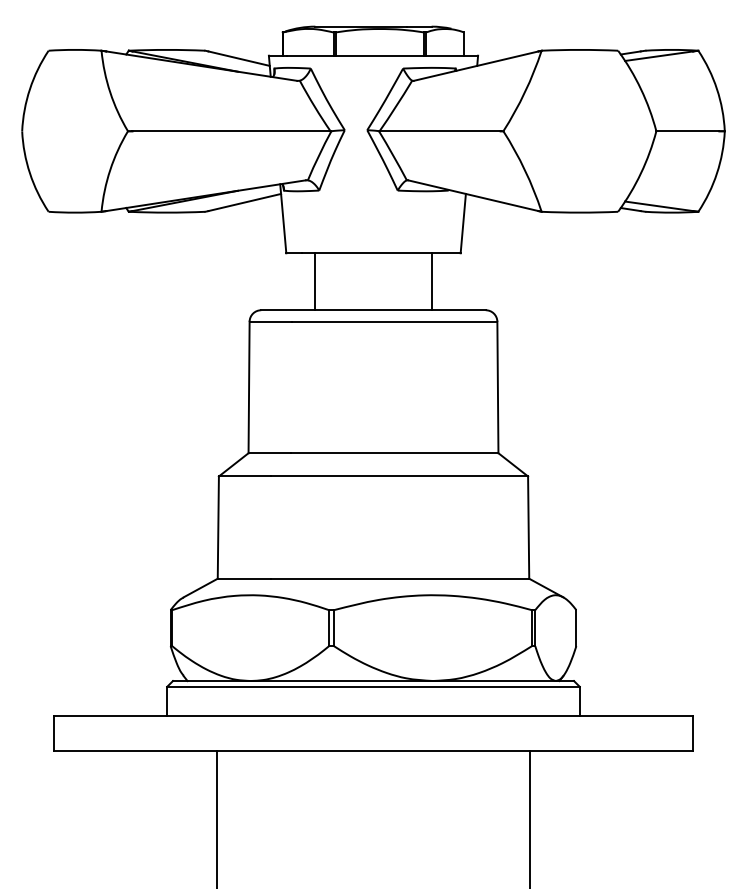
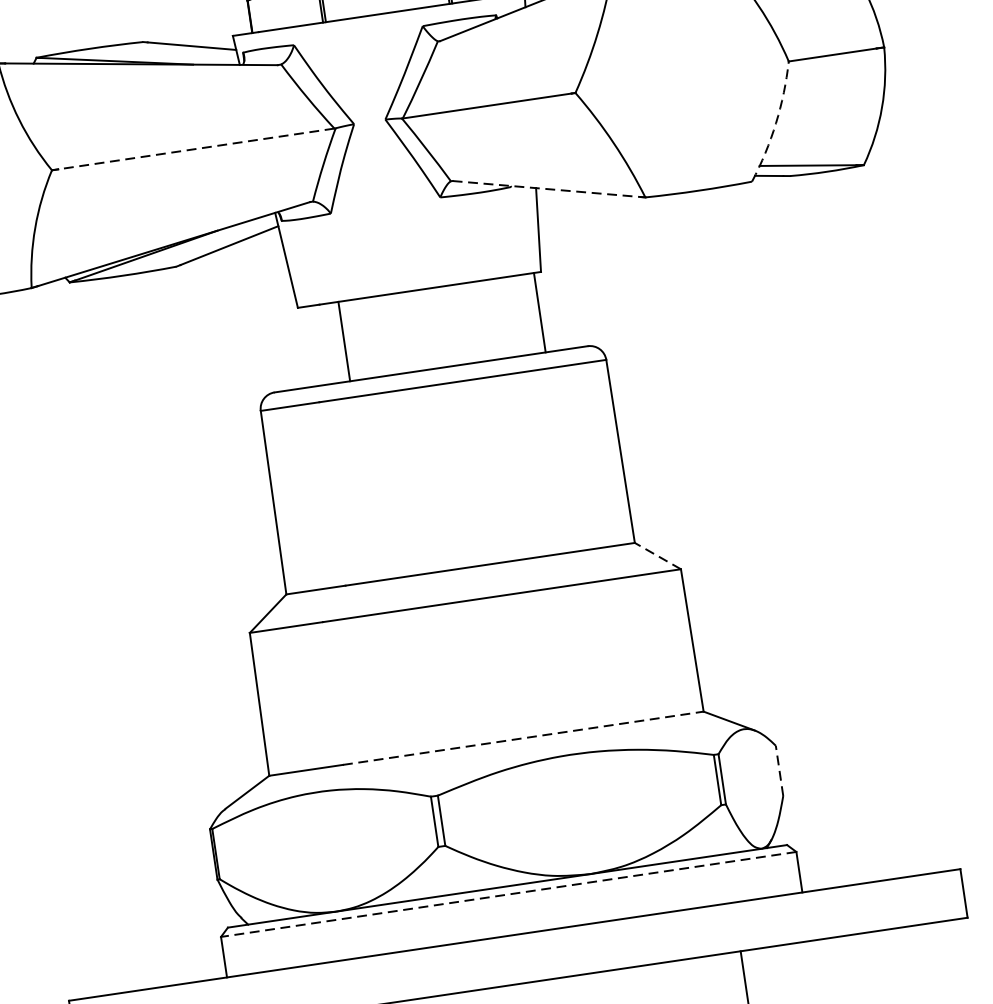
line: (231, 131) -> (196, 149), solid -> dashed
arc: (641, 173) -> (776, 123), solid -> dashed
line: (473, 195) -> (547, 188), solid -> dashed
line: (431, 281) -> (539, 312), moved
line: (513, 464) -> (658, 555), solid -> dashed
line: (400, 578) -> (524, 737), solid -> dashed
line: (576, 627) -> (779, 769), solid -> dashed
line: (373, 686) -> (508, 893), solid -> dashed

